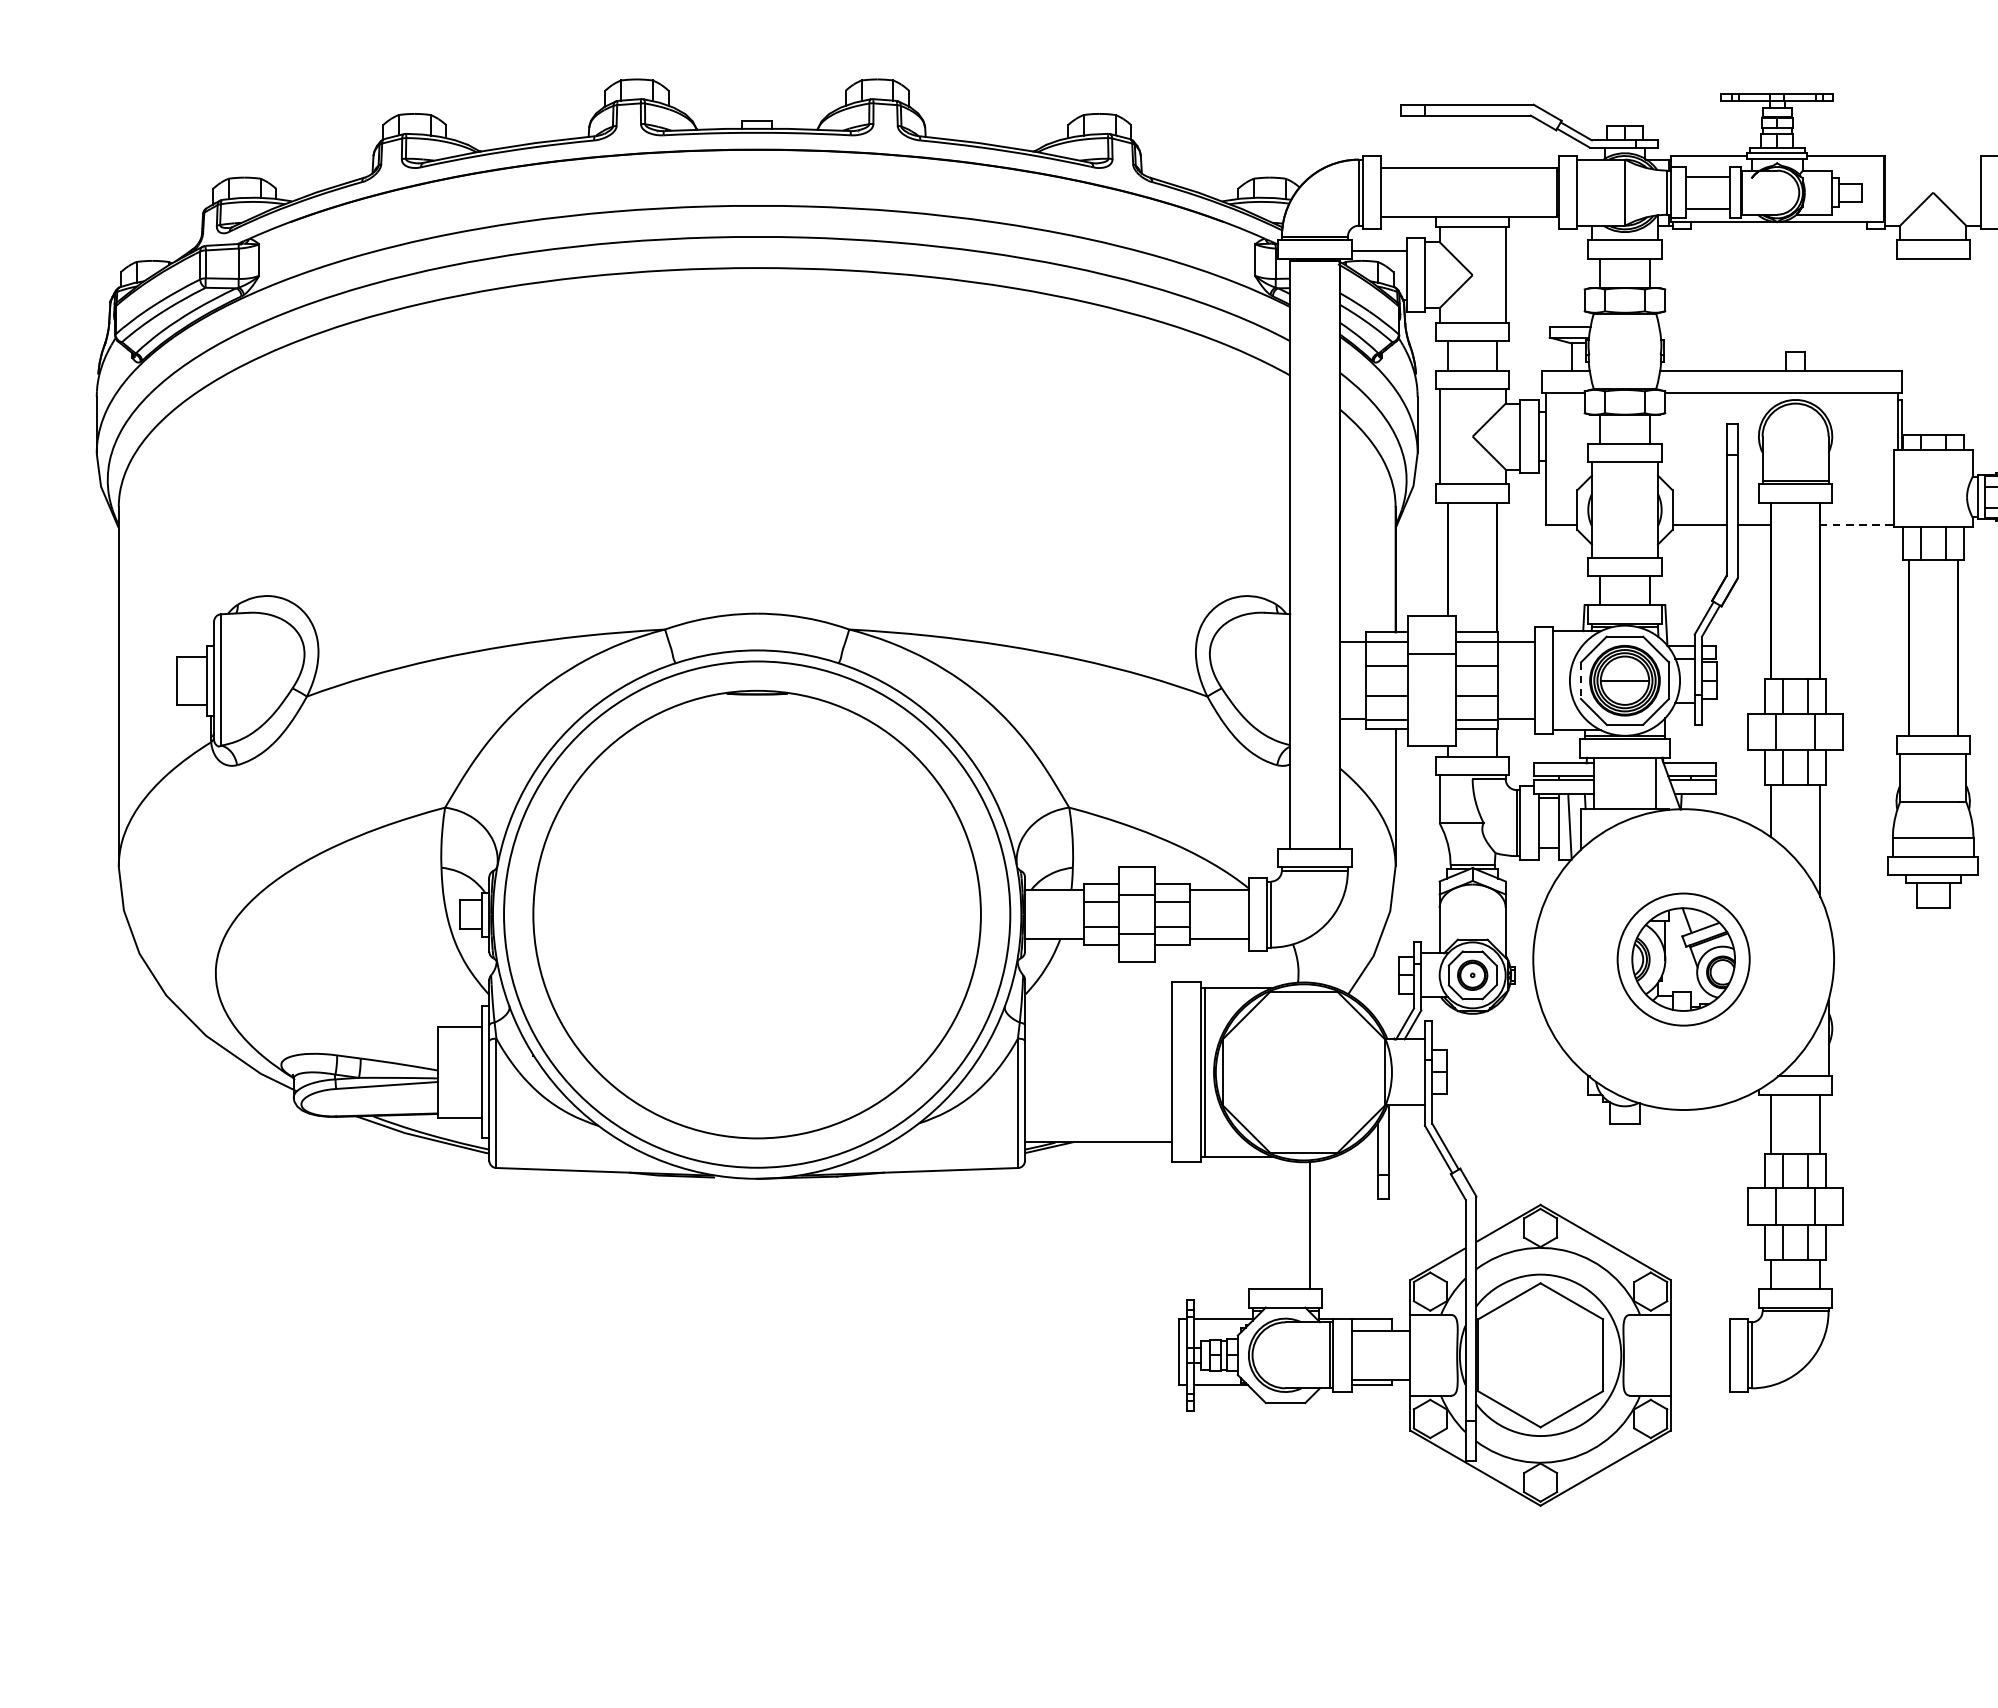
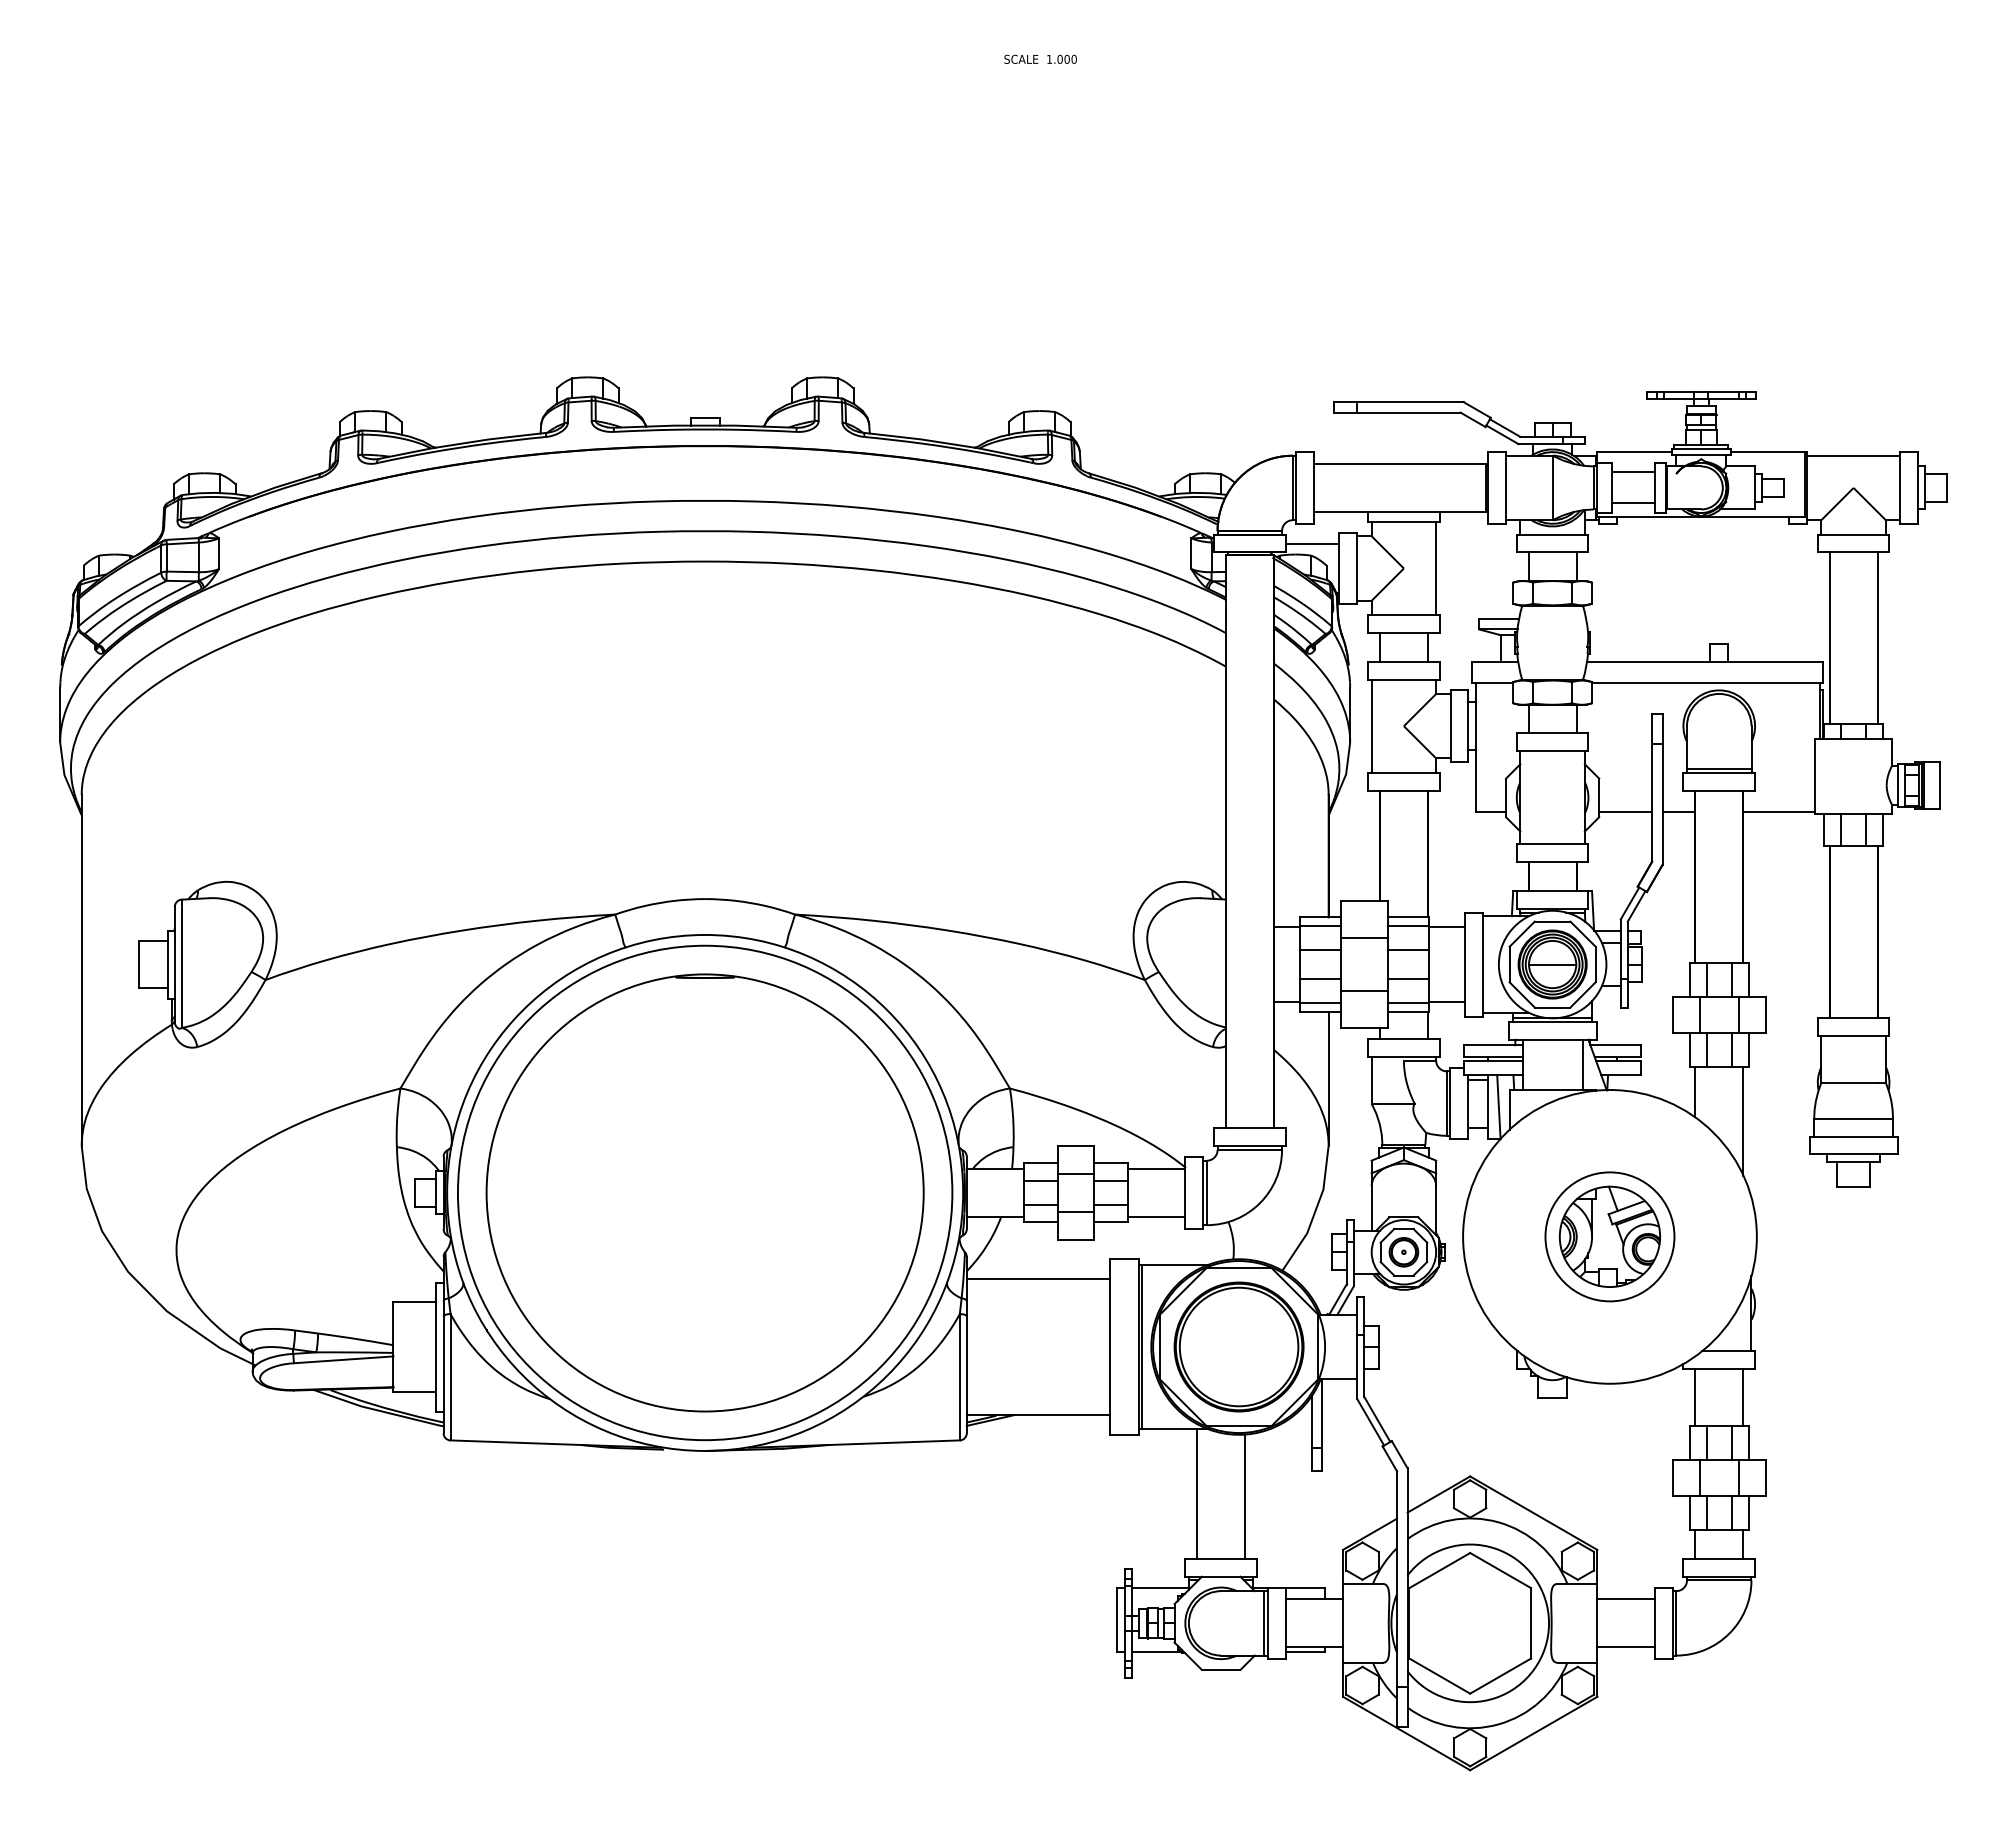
line: (1933, 159) -> (1853, 455), added
line: (1908, 346) -> (1829, 638), added
line: (1957, 346) -> (1877, 638), added
line: (1857, 525) -> (1779, 812), dashed -> solid
line: (1580, 680) -> (1509, 964), dashed -> solid
line: (1432, 707) -> (1364, 990), added
line: (1098, 1002) -> (1038, 1278), added
part: (1303, 1071) -> (1238, 1346), added
line: (1261, 1222) -> (1197, 1493), added
line: (1699, 1330) -> (1625, 1599), added
line: (1699, 1380) -> (1625, 1647), added

